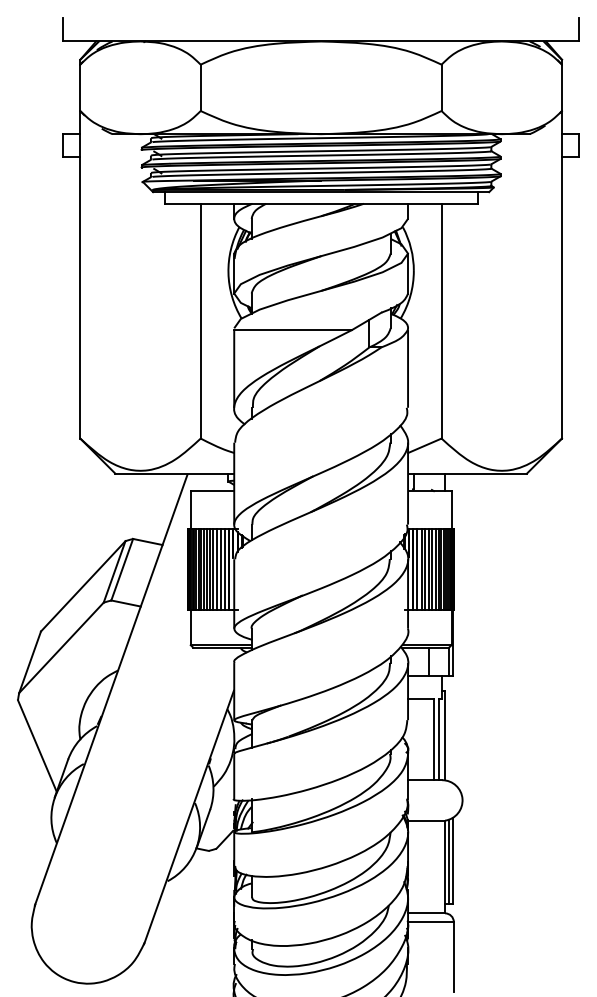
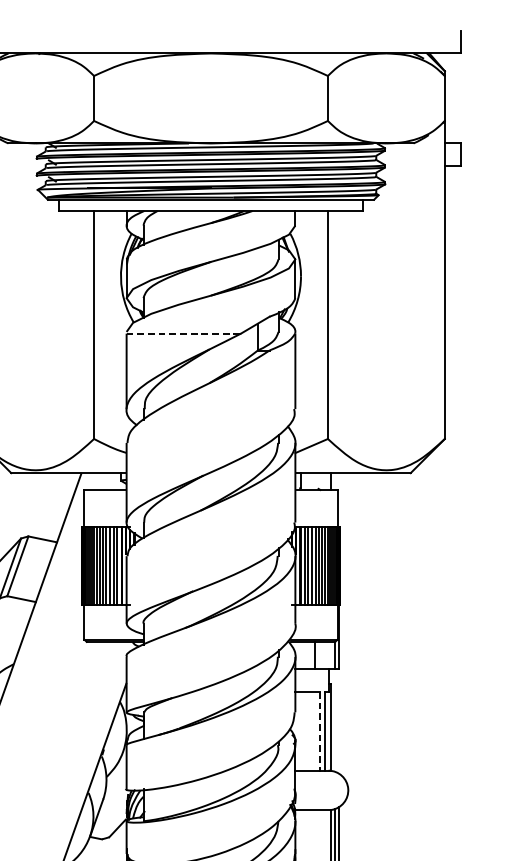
line: (293, 330) -> (184, 334), solid -> dashed
line: (433, 739) -> (320, 731), solid -> dashed

